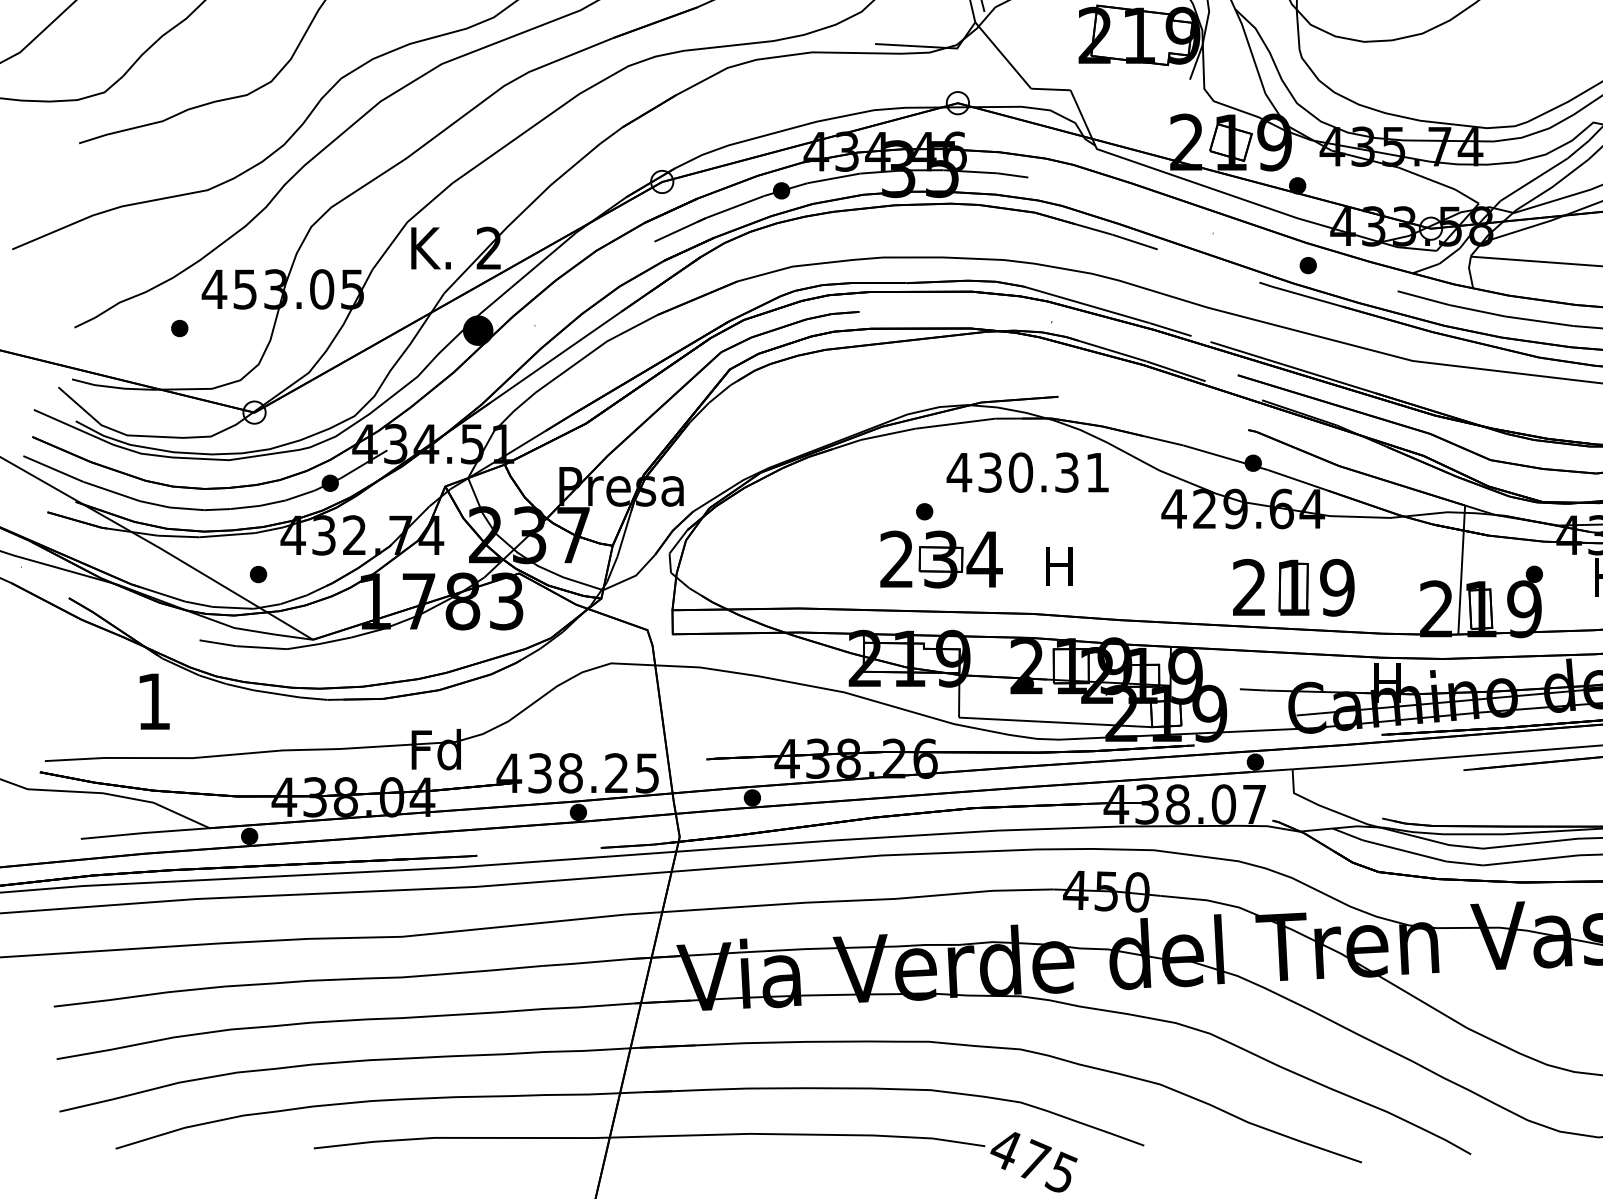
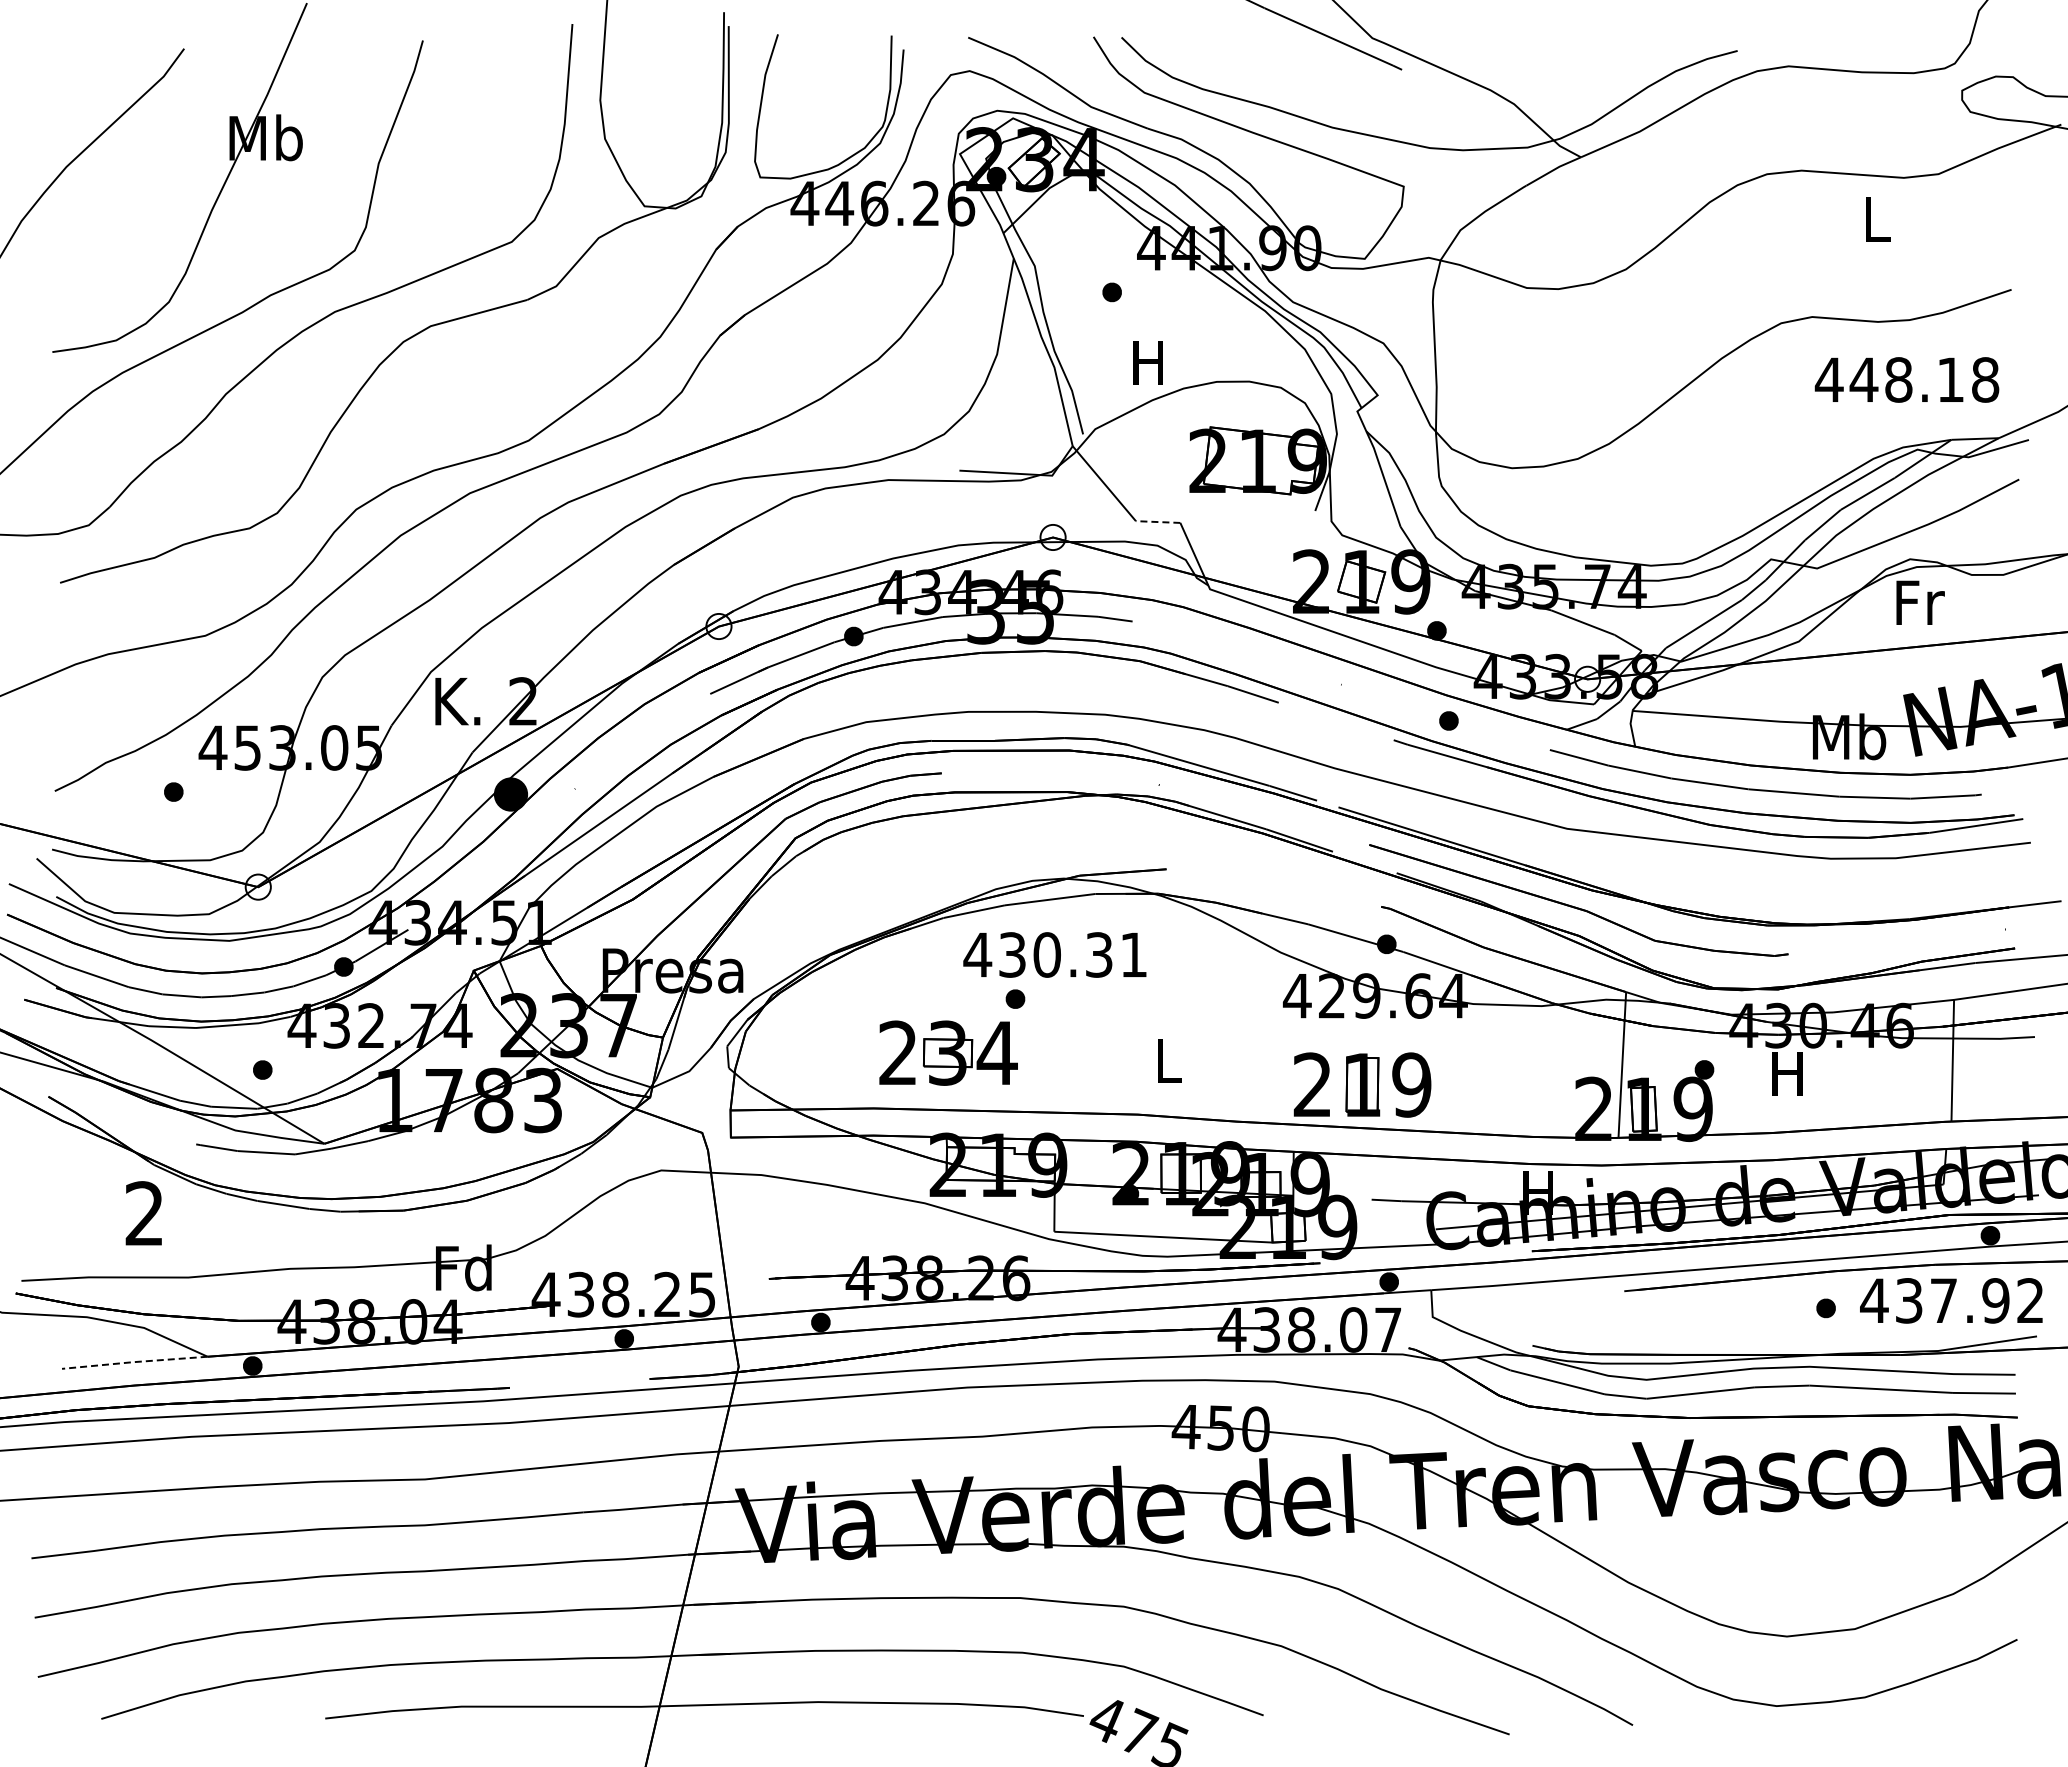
line: (1050, 89) -> (1157, 522), solid -> dashed
text: (1027, 472) -> (1054, 954), moved
part: (941, 558) -> (948, 1052), moved
text: (1059, 566) -> (1167, 1060), H -> L
part: (1293, 587) -> (1362, 1084), moved
text: (152, 701) -> (143, 1213), 1 -> 2
line: (144, 833) -> (134, 1362), solid -> dashed

